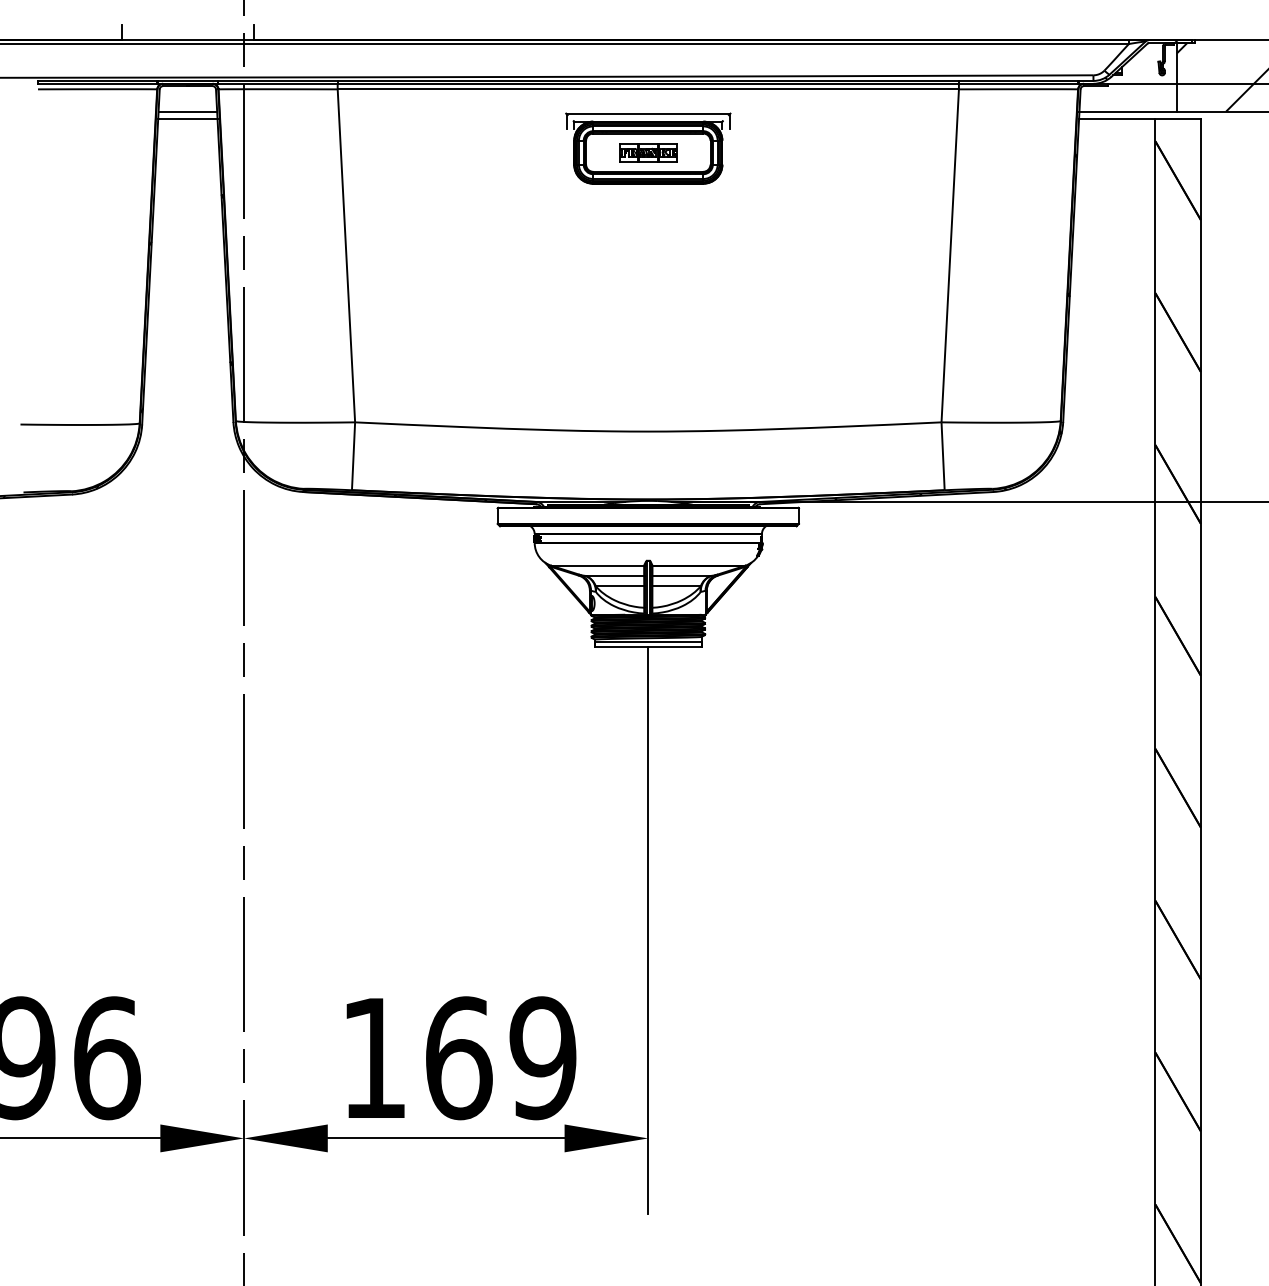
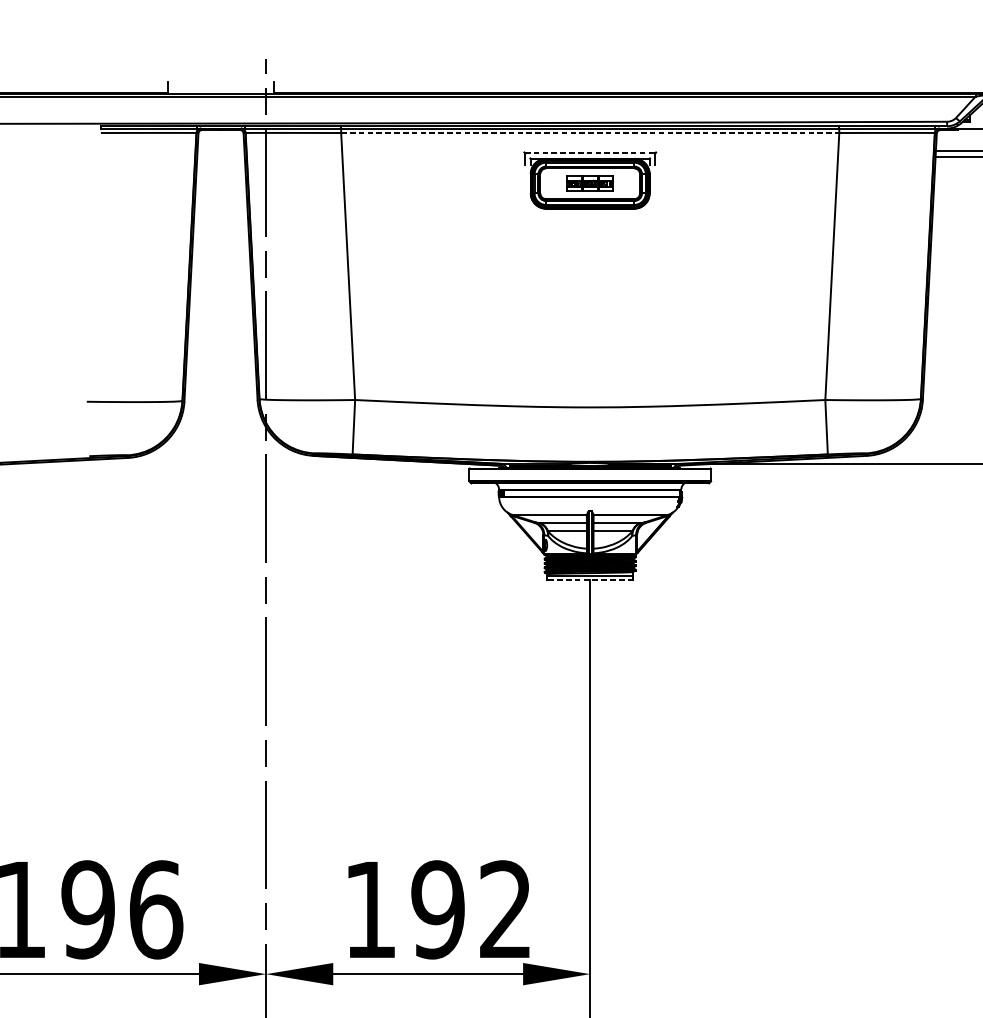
line: (648, 89) -> (590, 133), solid -> dashed
line: (187, 111) -> (220, 150), removed
line: (648, 114) -> (590, 153), solid -> dashed
line: (187, 118) -> (220, 156), removed
line: (648, 646) -> (590, 579), solid -> dashed
text: (500, 1058) -> (471, 910), 169 -> 192

